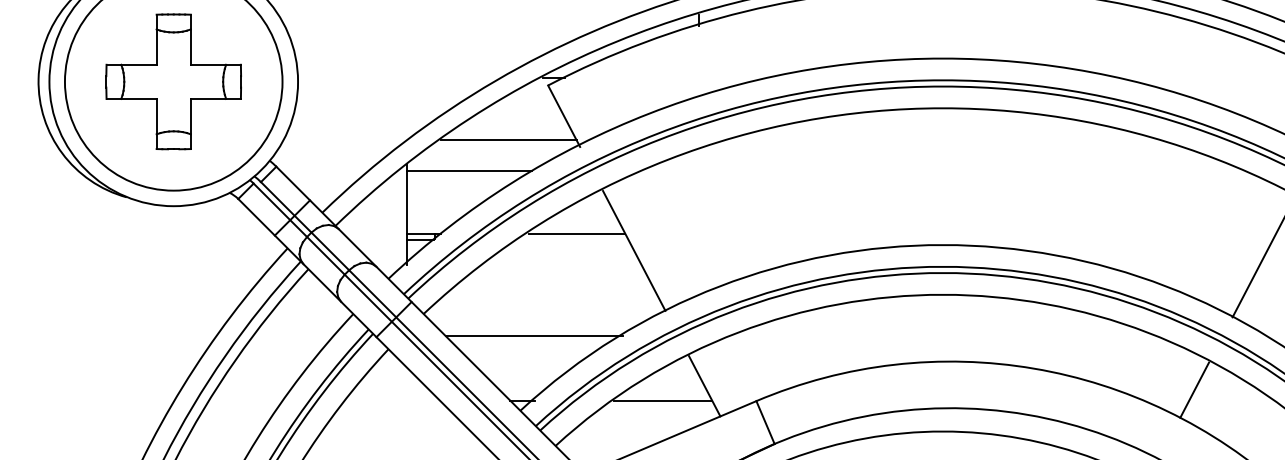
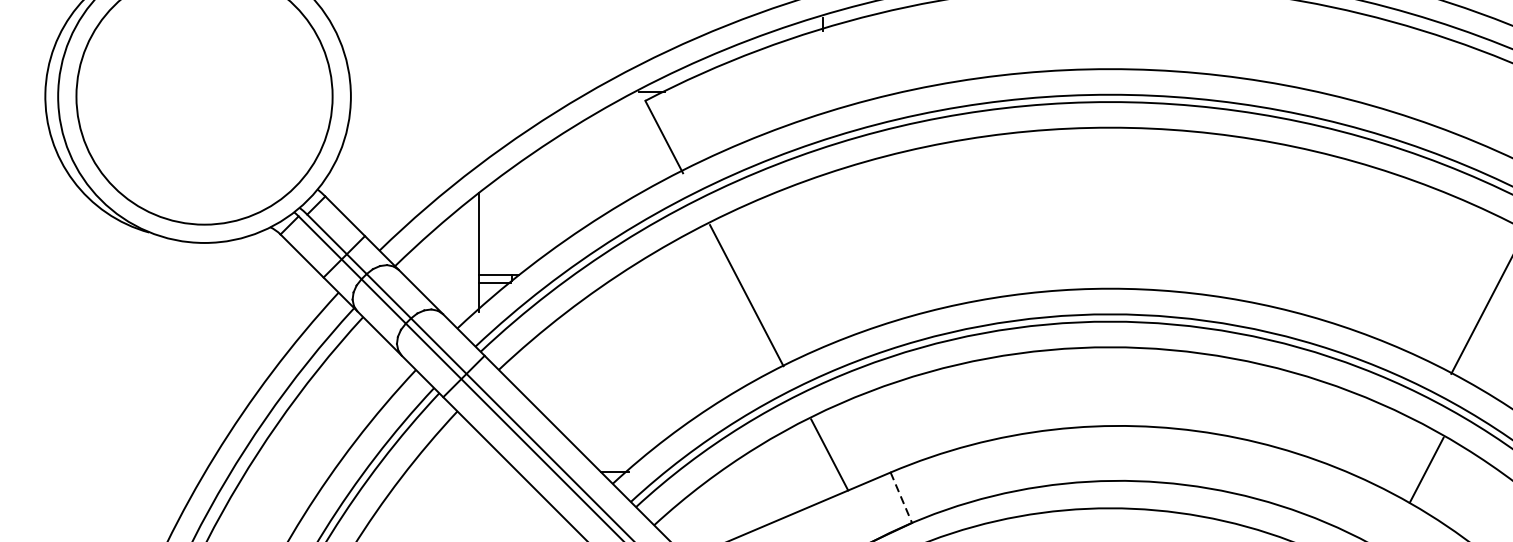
part: (173, 81) -> (204, 96), removed
line: (508, 140) -> (598, 165), removed
line: (469, 171) -> (552, 202), removed
line: (577, 233) -> (679, 275), removed
line: (533, 336) -> (628, 396), removed
line: (1194, 389) -> (1426, 469), moved
line: (662, 400) -> (780, 471), removed
line: (765, 423) -> (901, 498), solid -> dashed

